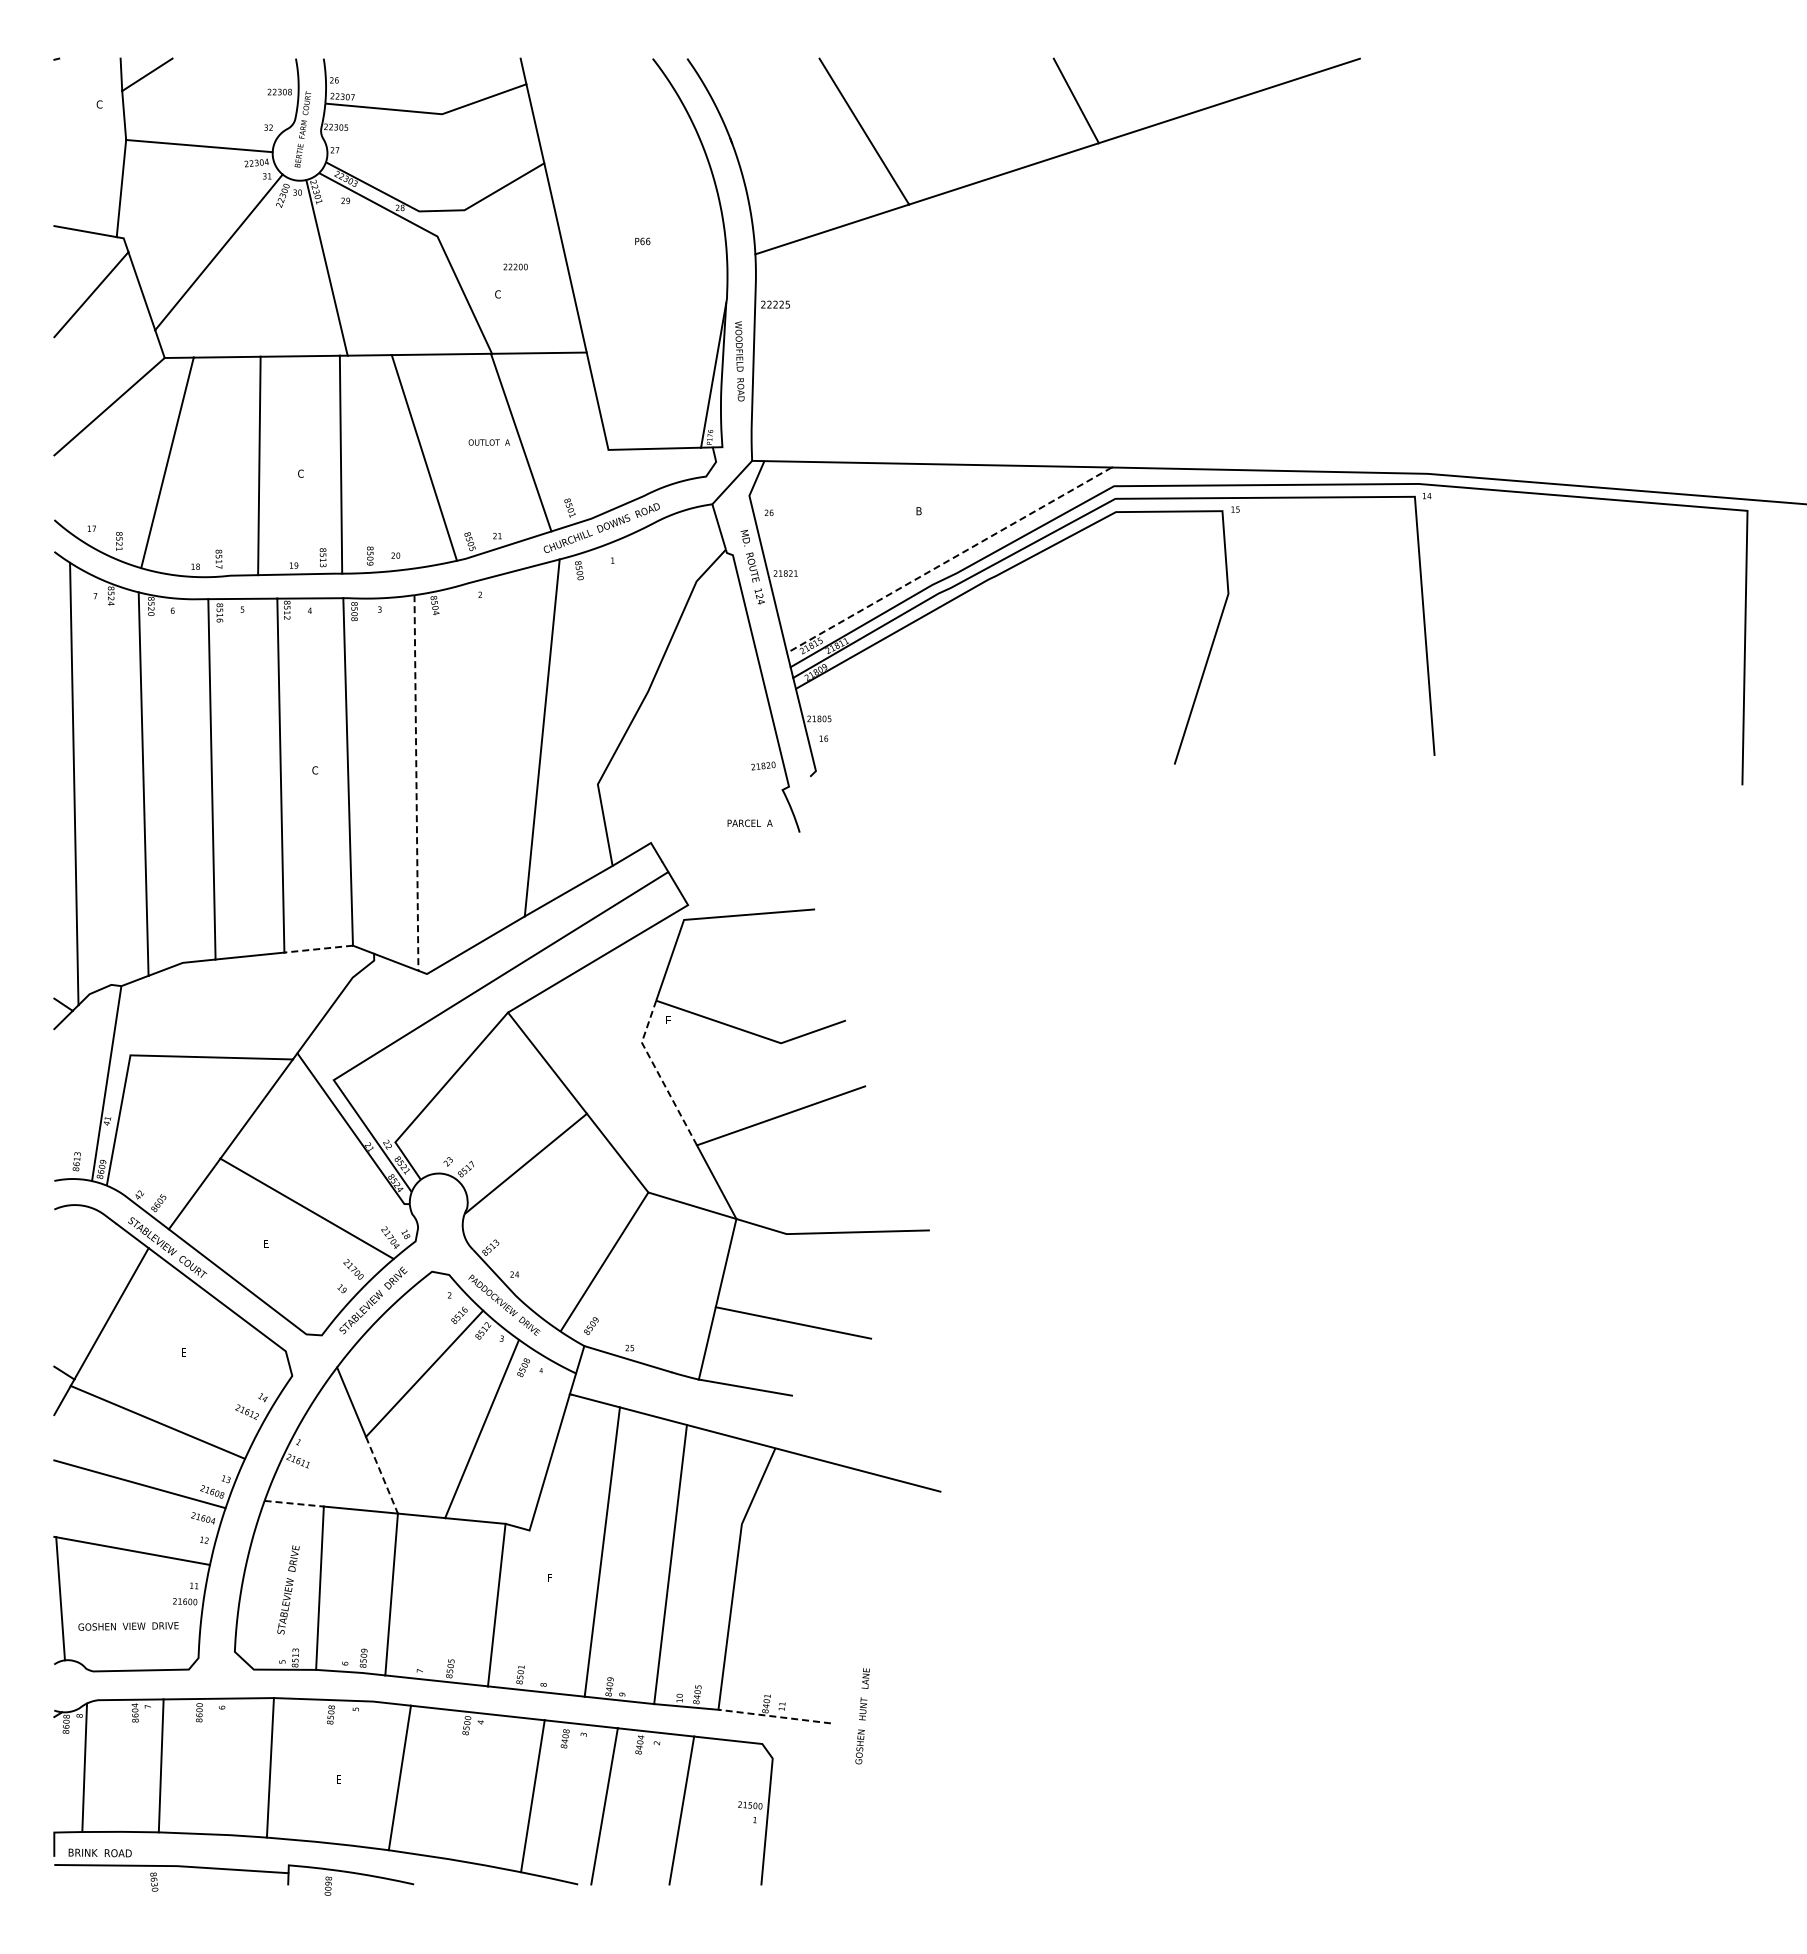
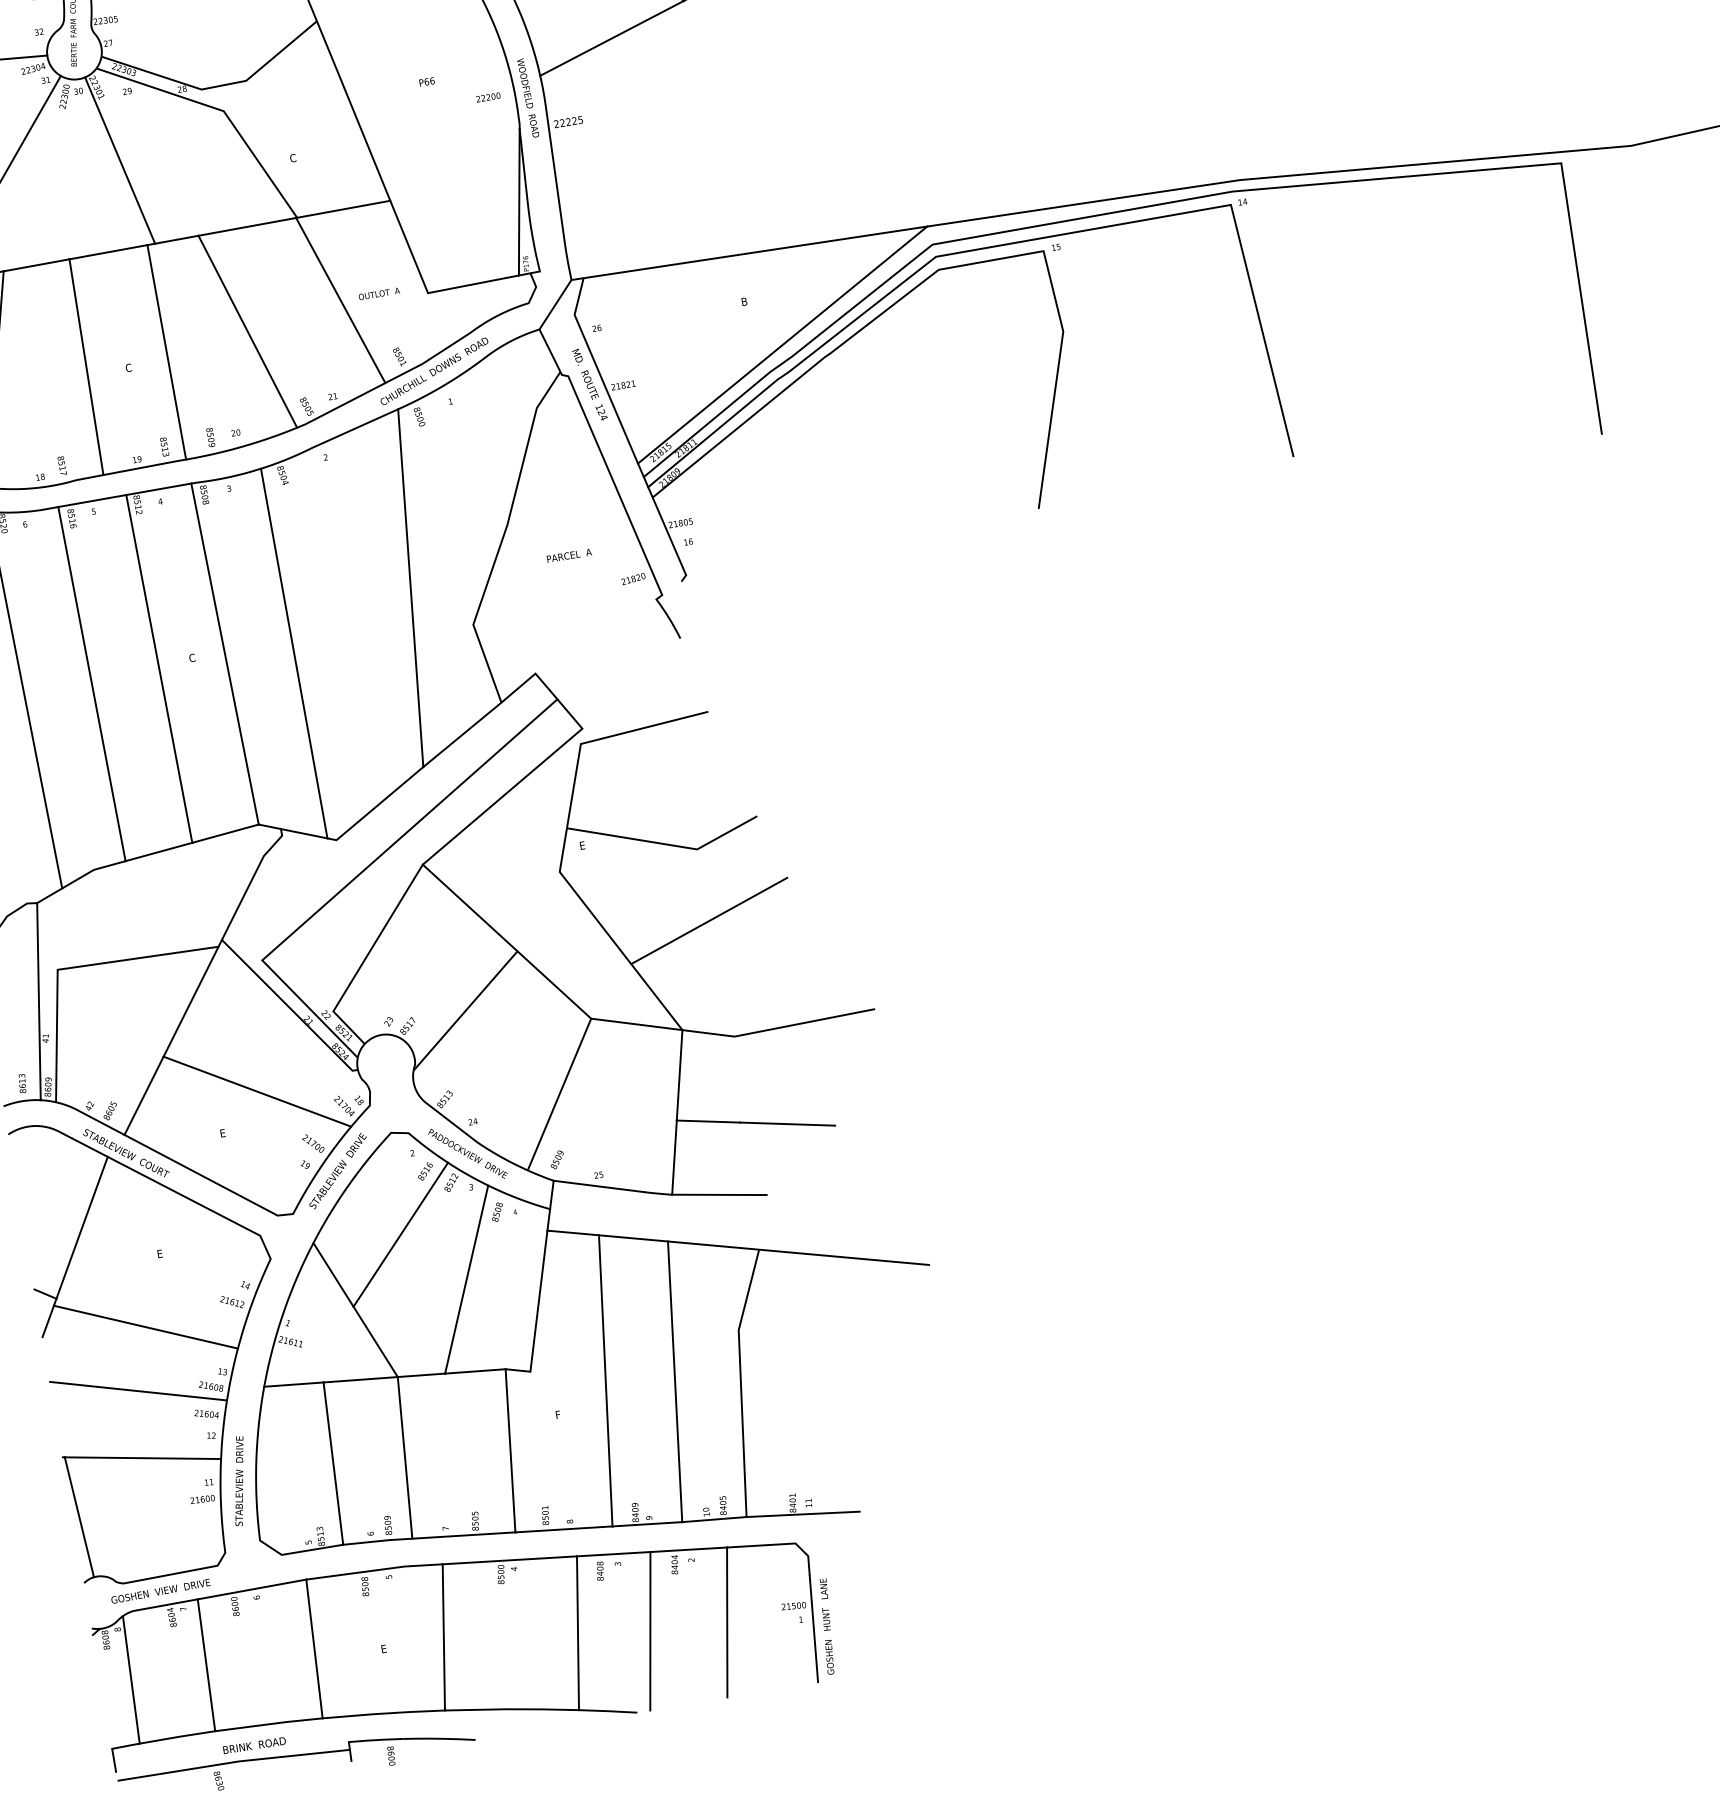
text: (515, 266) -> (488, 96), moved
text: (739, 361) -> (527, 98), moved
text: (488, 442) -> (378, 294), moved
line: (949, 560) -> (782, 345), dashed -> solid
line: (416, 782) -> (294, 653), dashed -> solid
text: (749, 822) -> (568, 554), moved
line: (318, 949) -> (225, 834), dashed -> solid
line: (658, 1073) -> (581, 899), dashed -> solid
line: (381, 1475) -> (375, 1342), dashed -> solid
line: (294, 1503) -> (294, 1384), dashed -> solid
text: (288, 1589) -> (239, 1480), moved
text: (128, 1626) -> (160, 1591), moved
line: (774, 1716) -> (802, 1514), dashed -> solid
text: (862, 1716) -> (827, 1626), moved
text: (99, 1852) -> (253, 1745), moved

